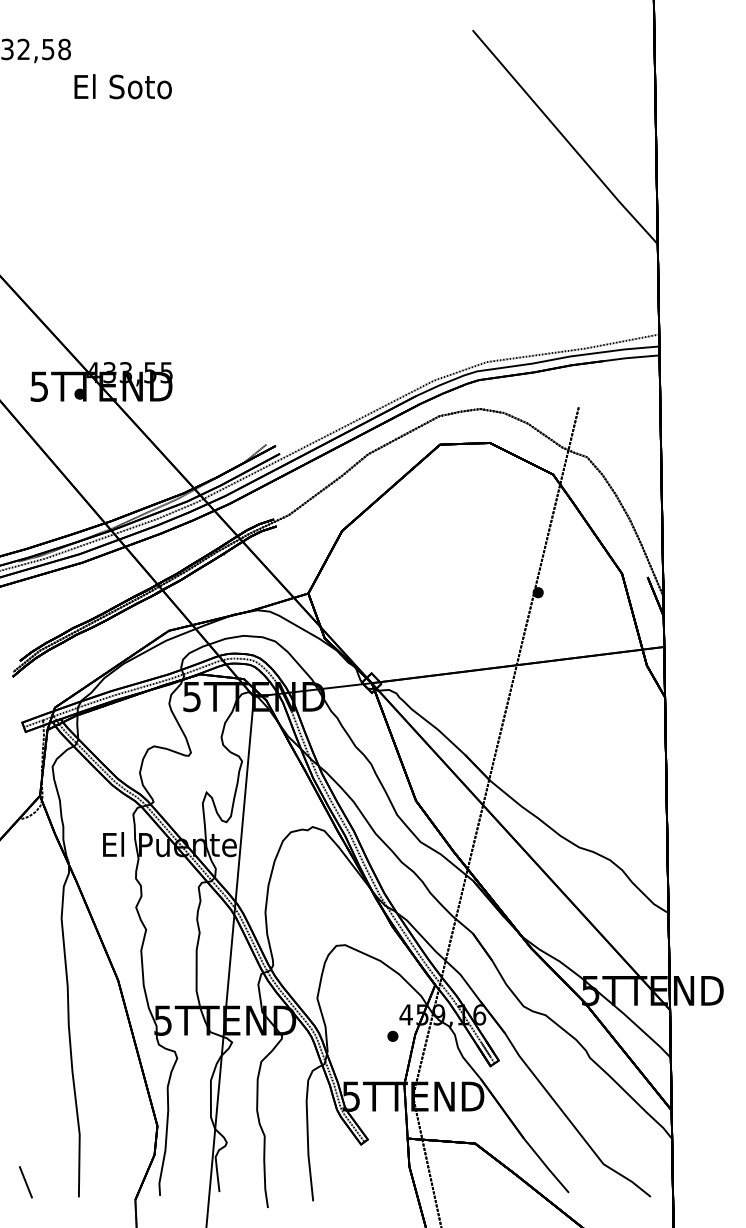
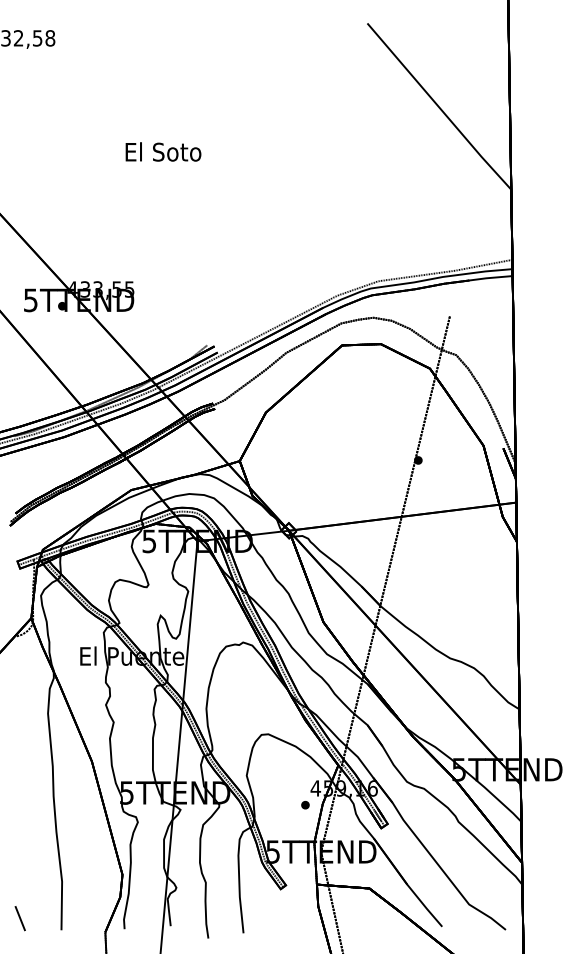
text: (122, 86) -> (162, 151), moved

